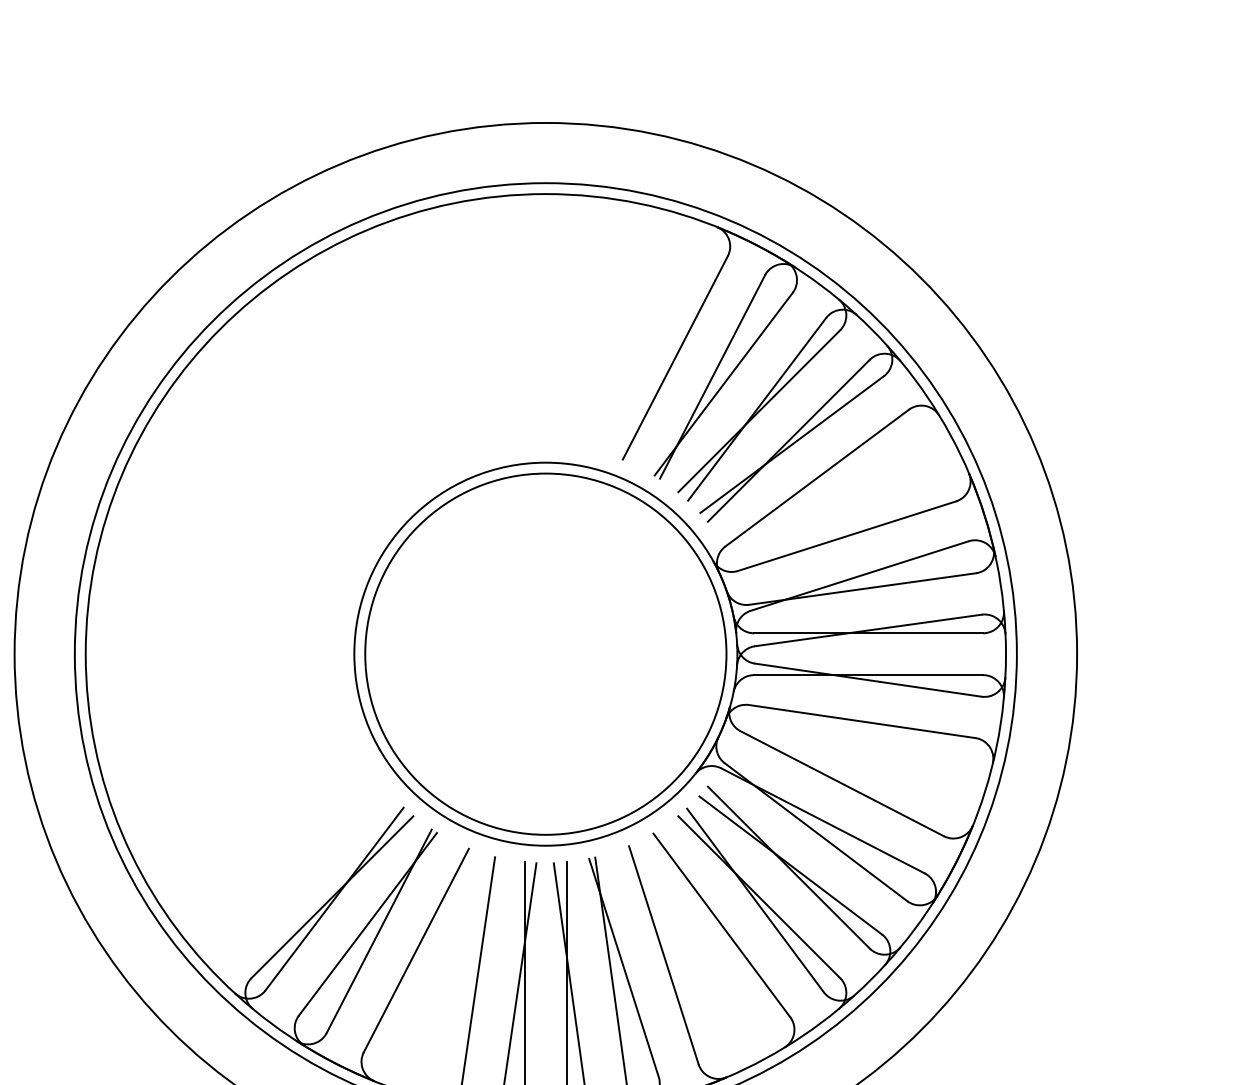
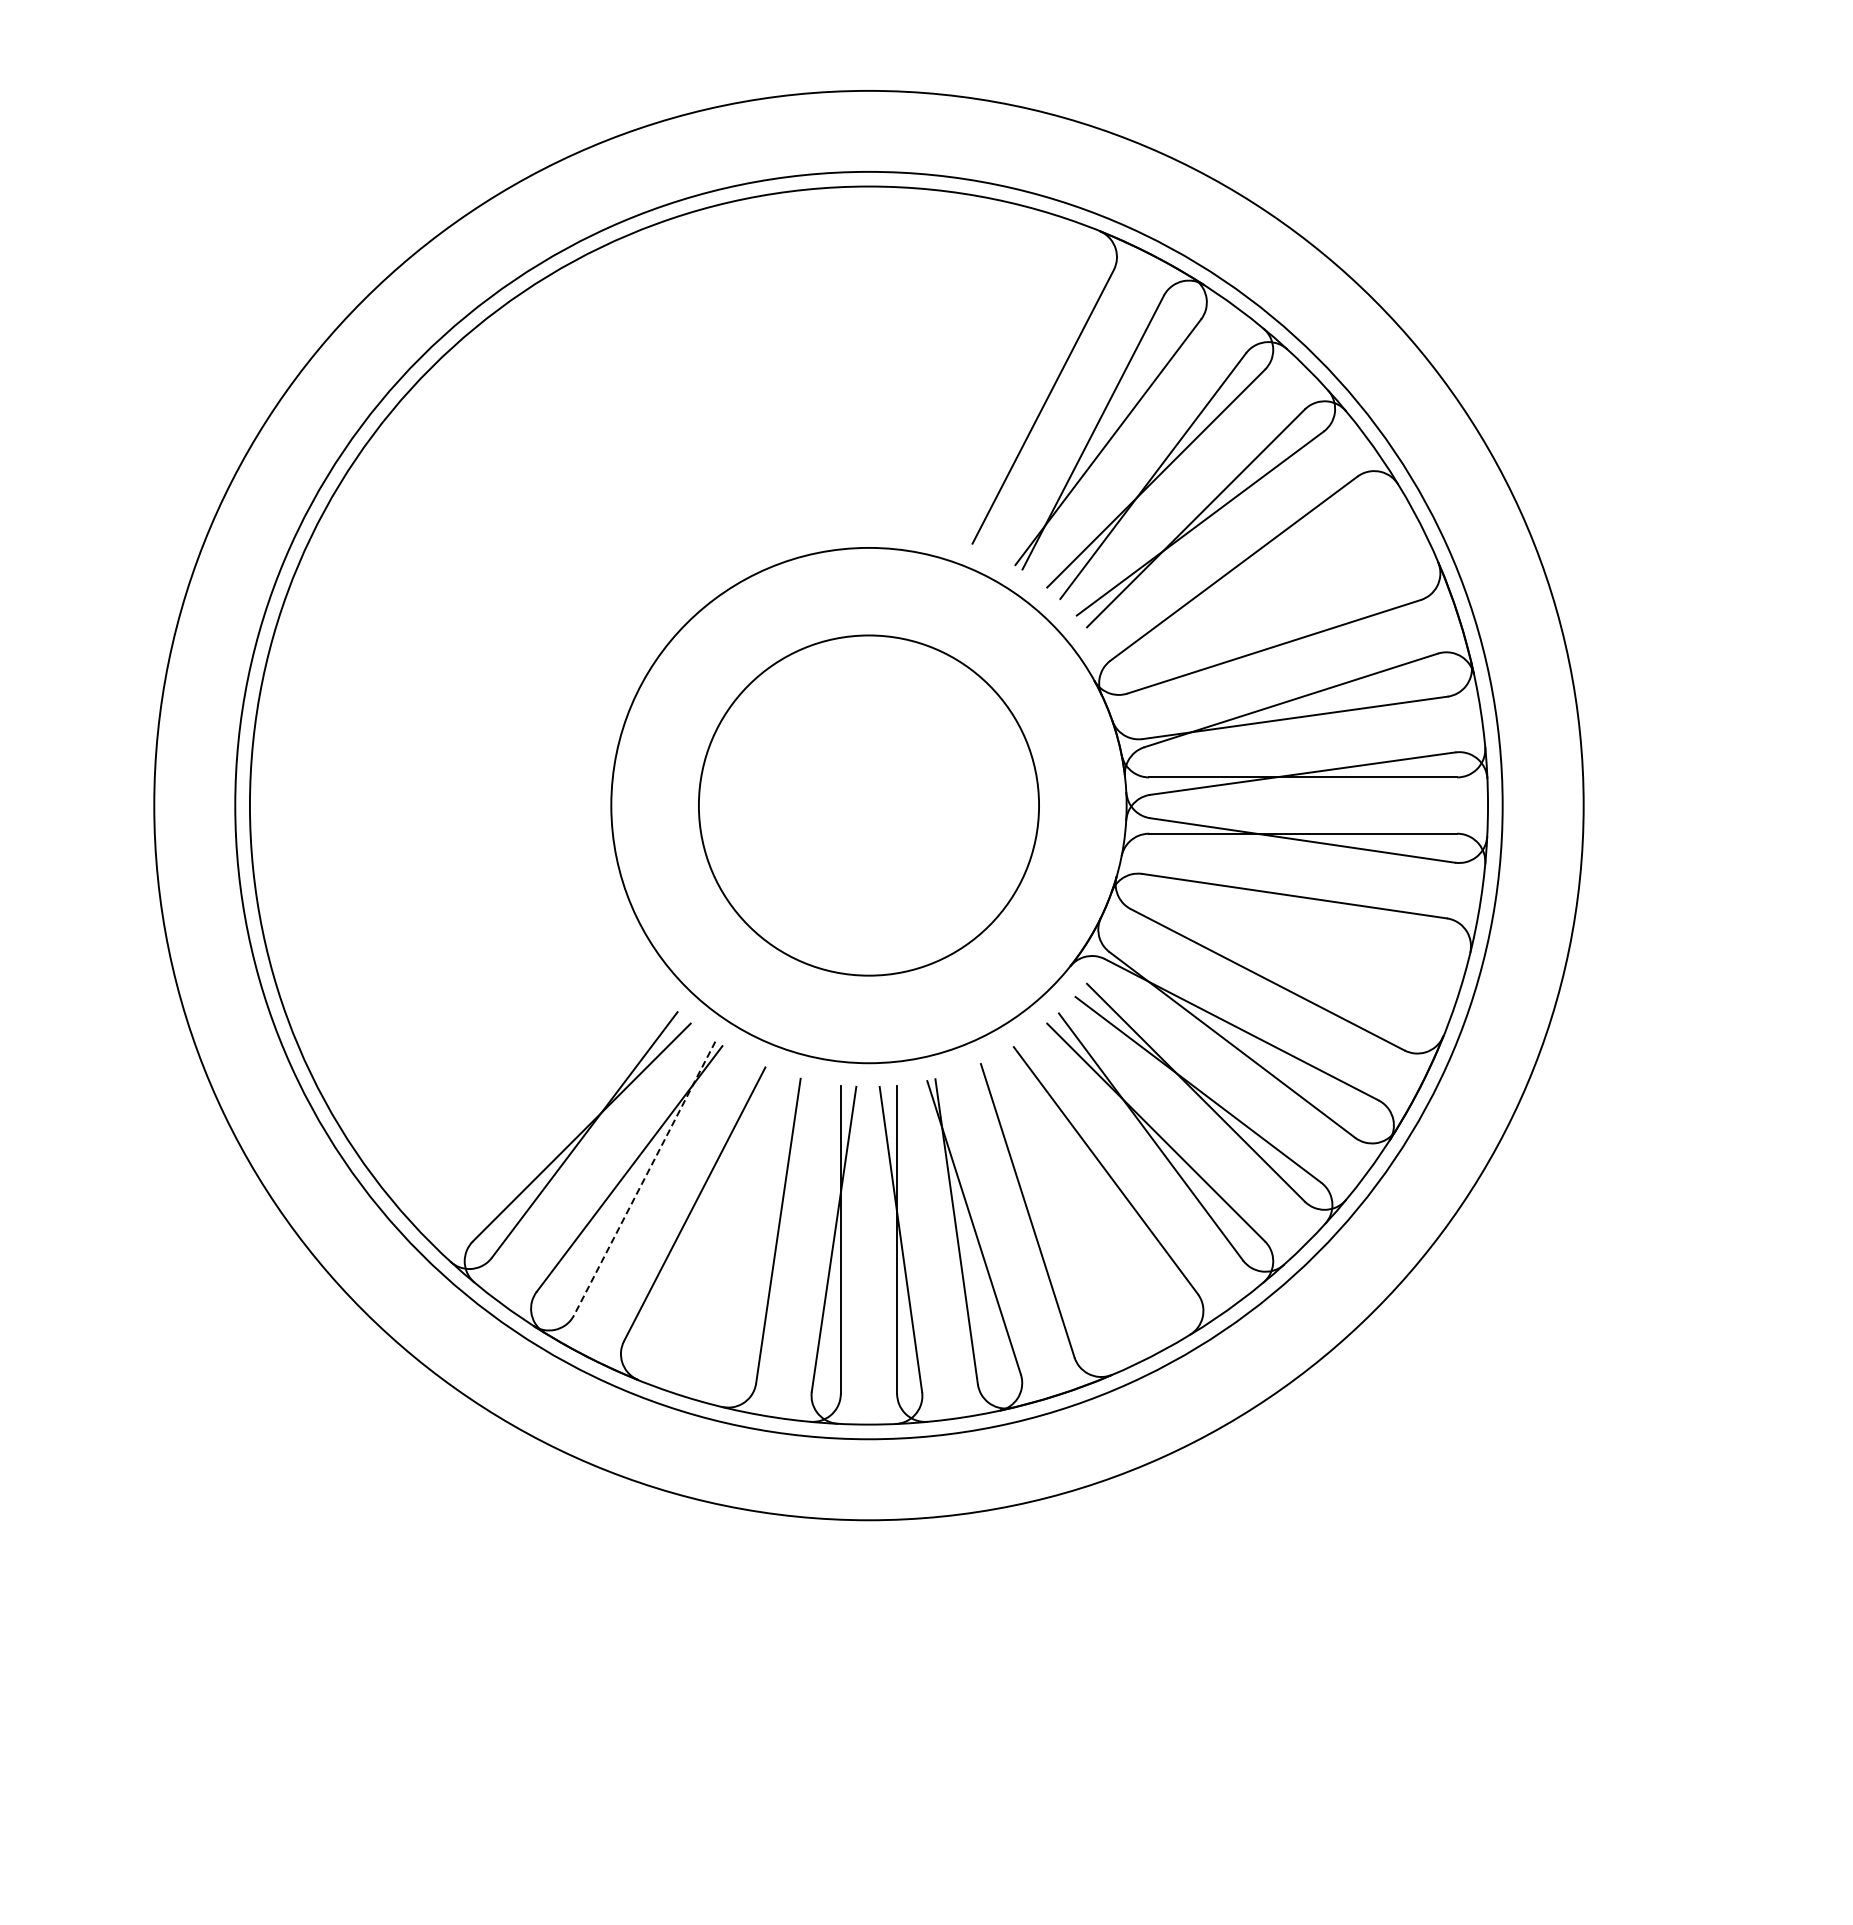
circle: (545, 654) -> (868, 805), size x0.7
line: (379, 931) -> (644, 1178), solid -> dashed

